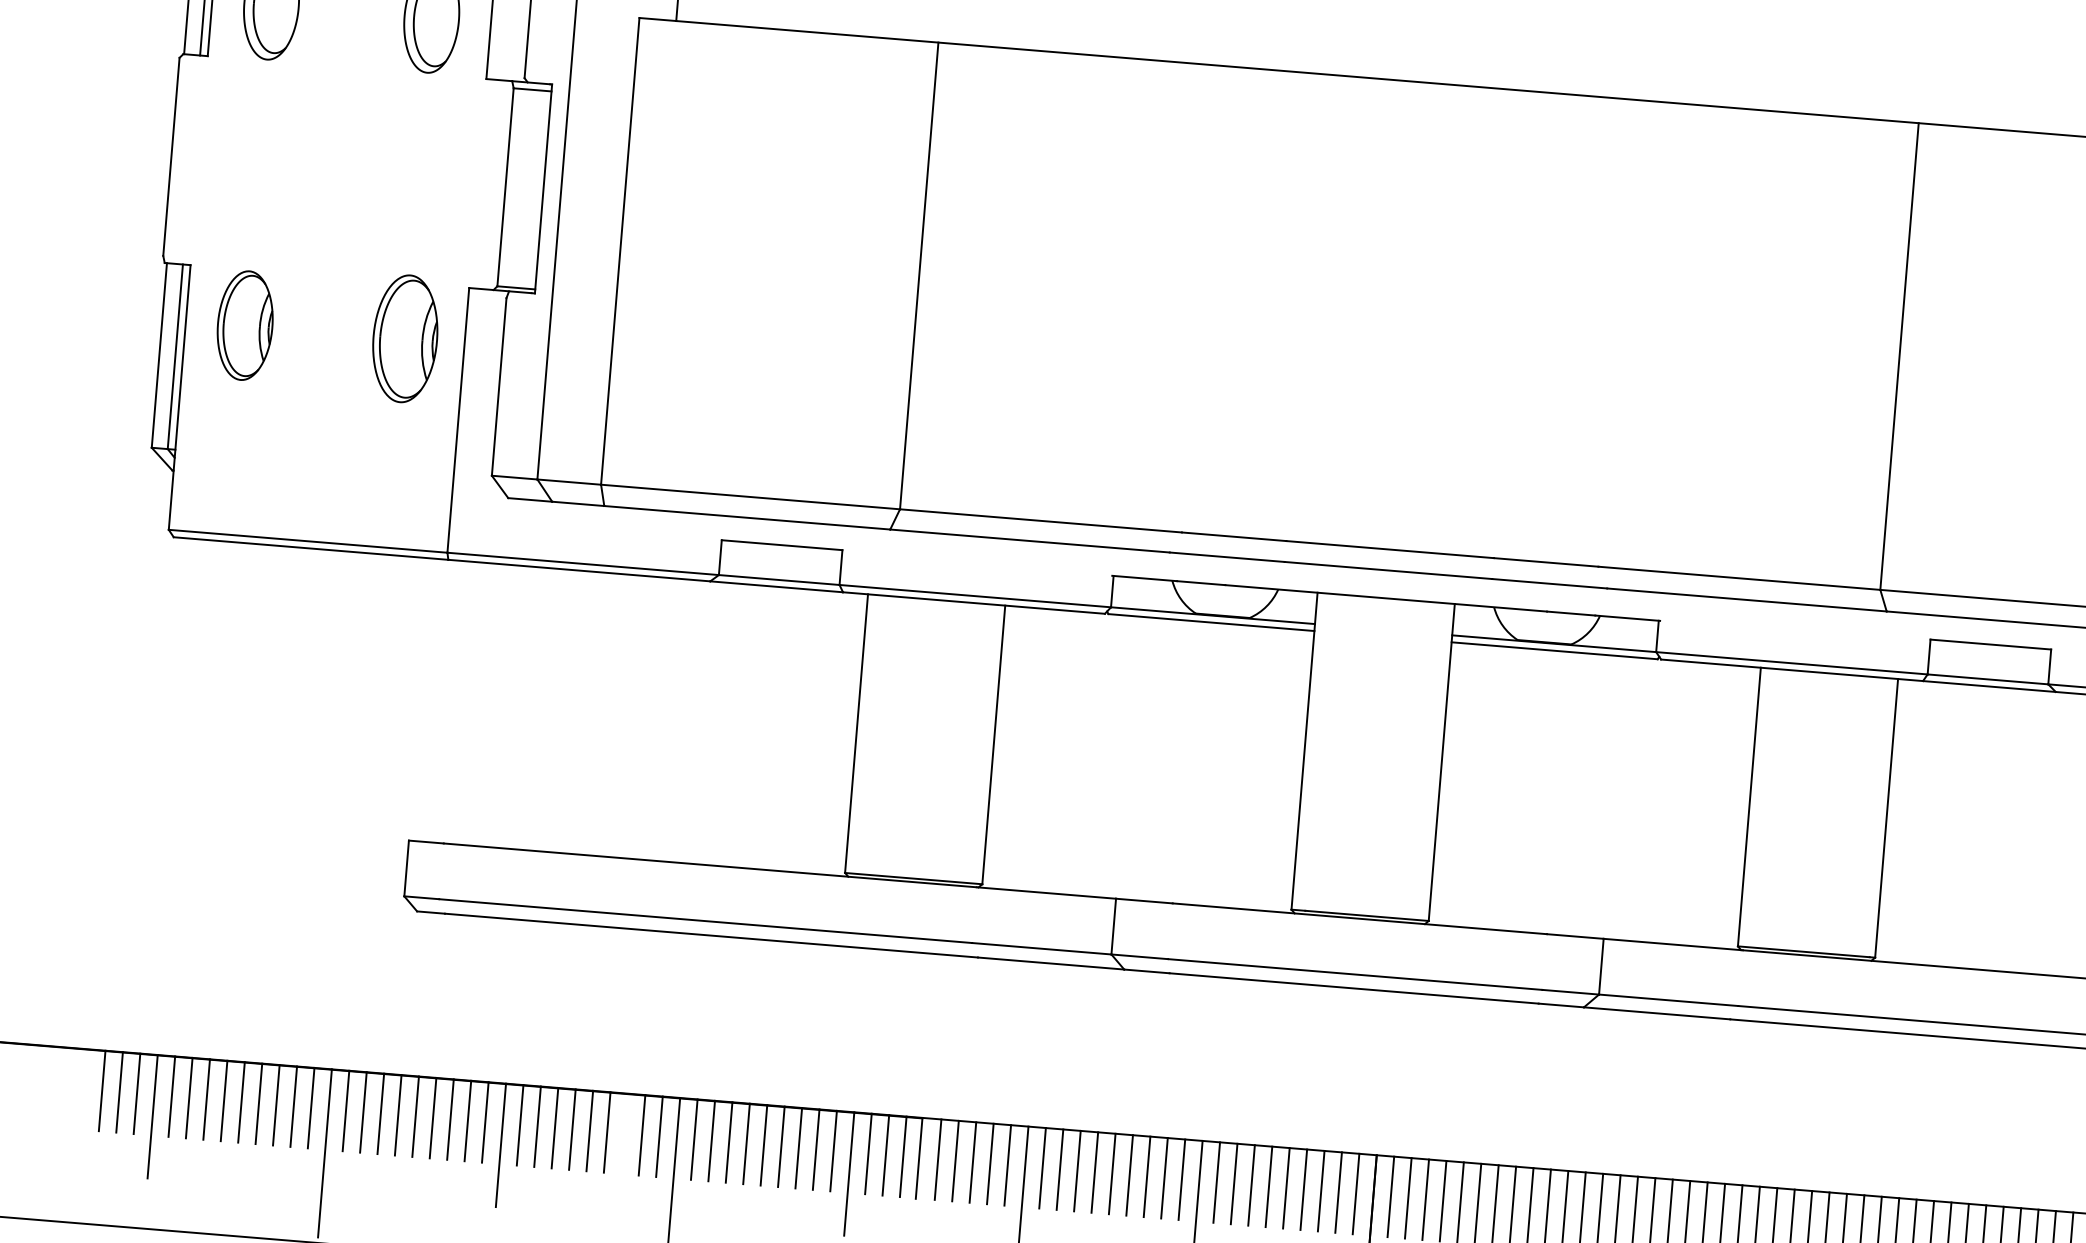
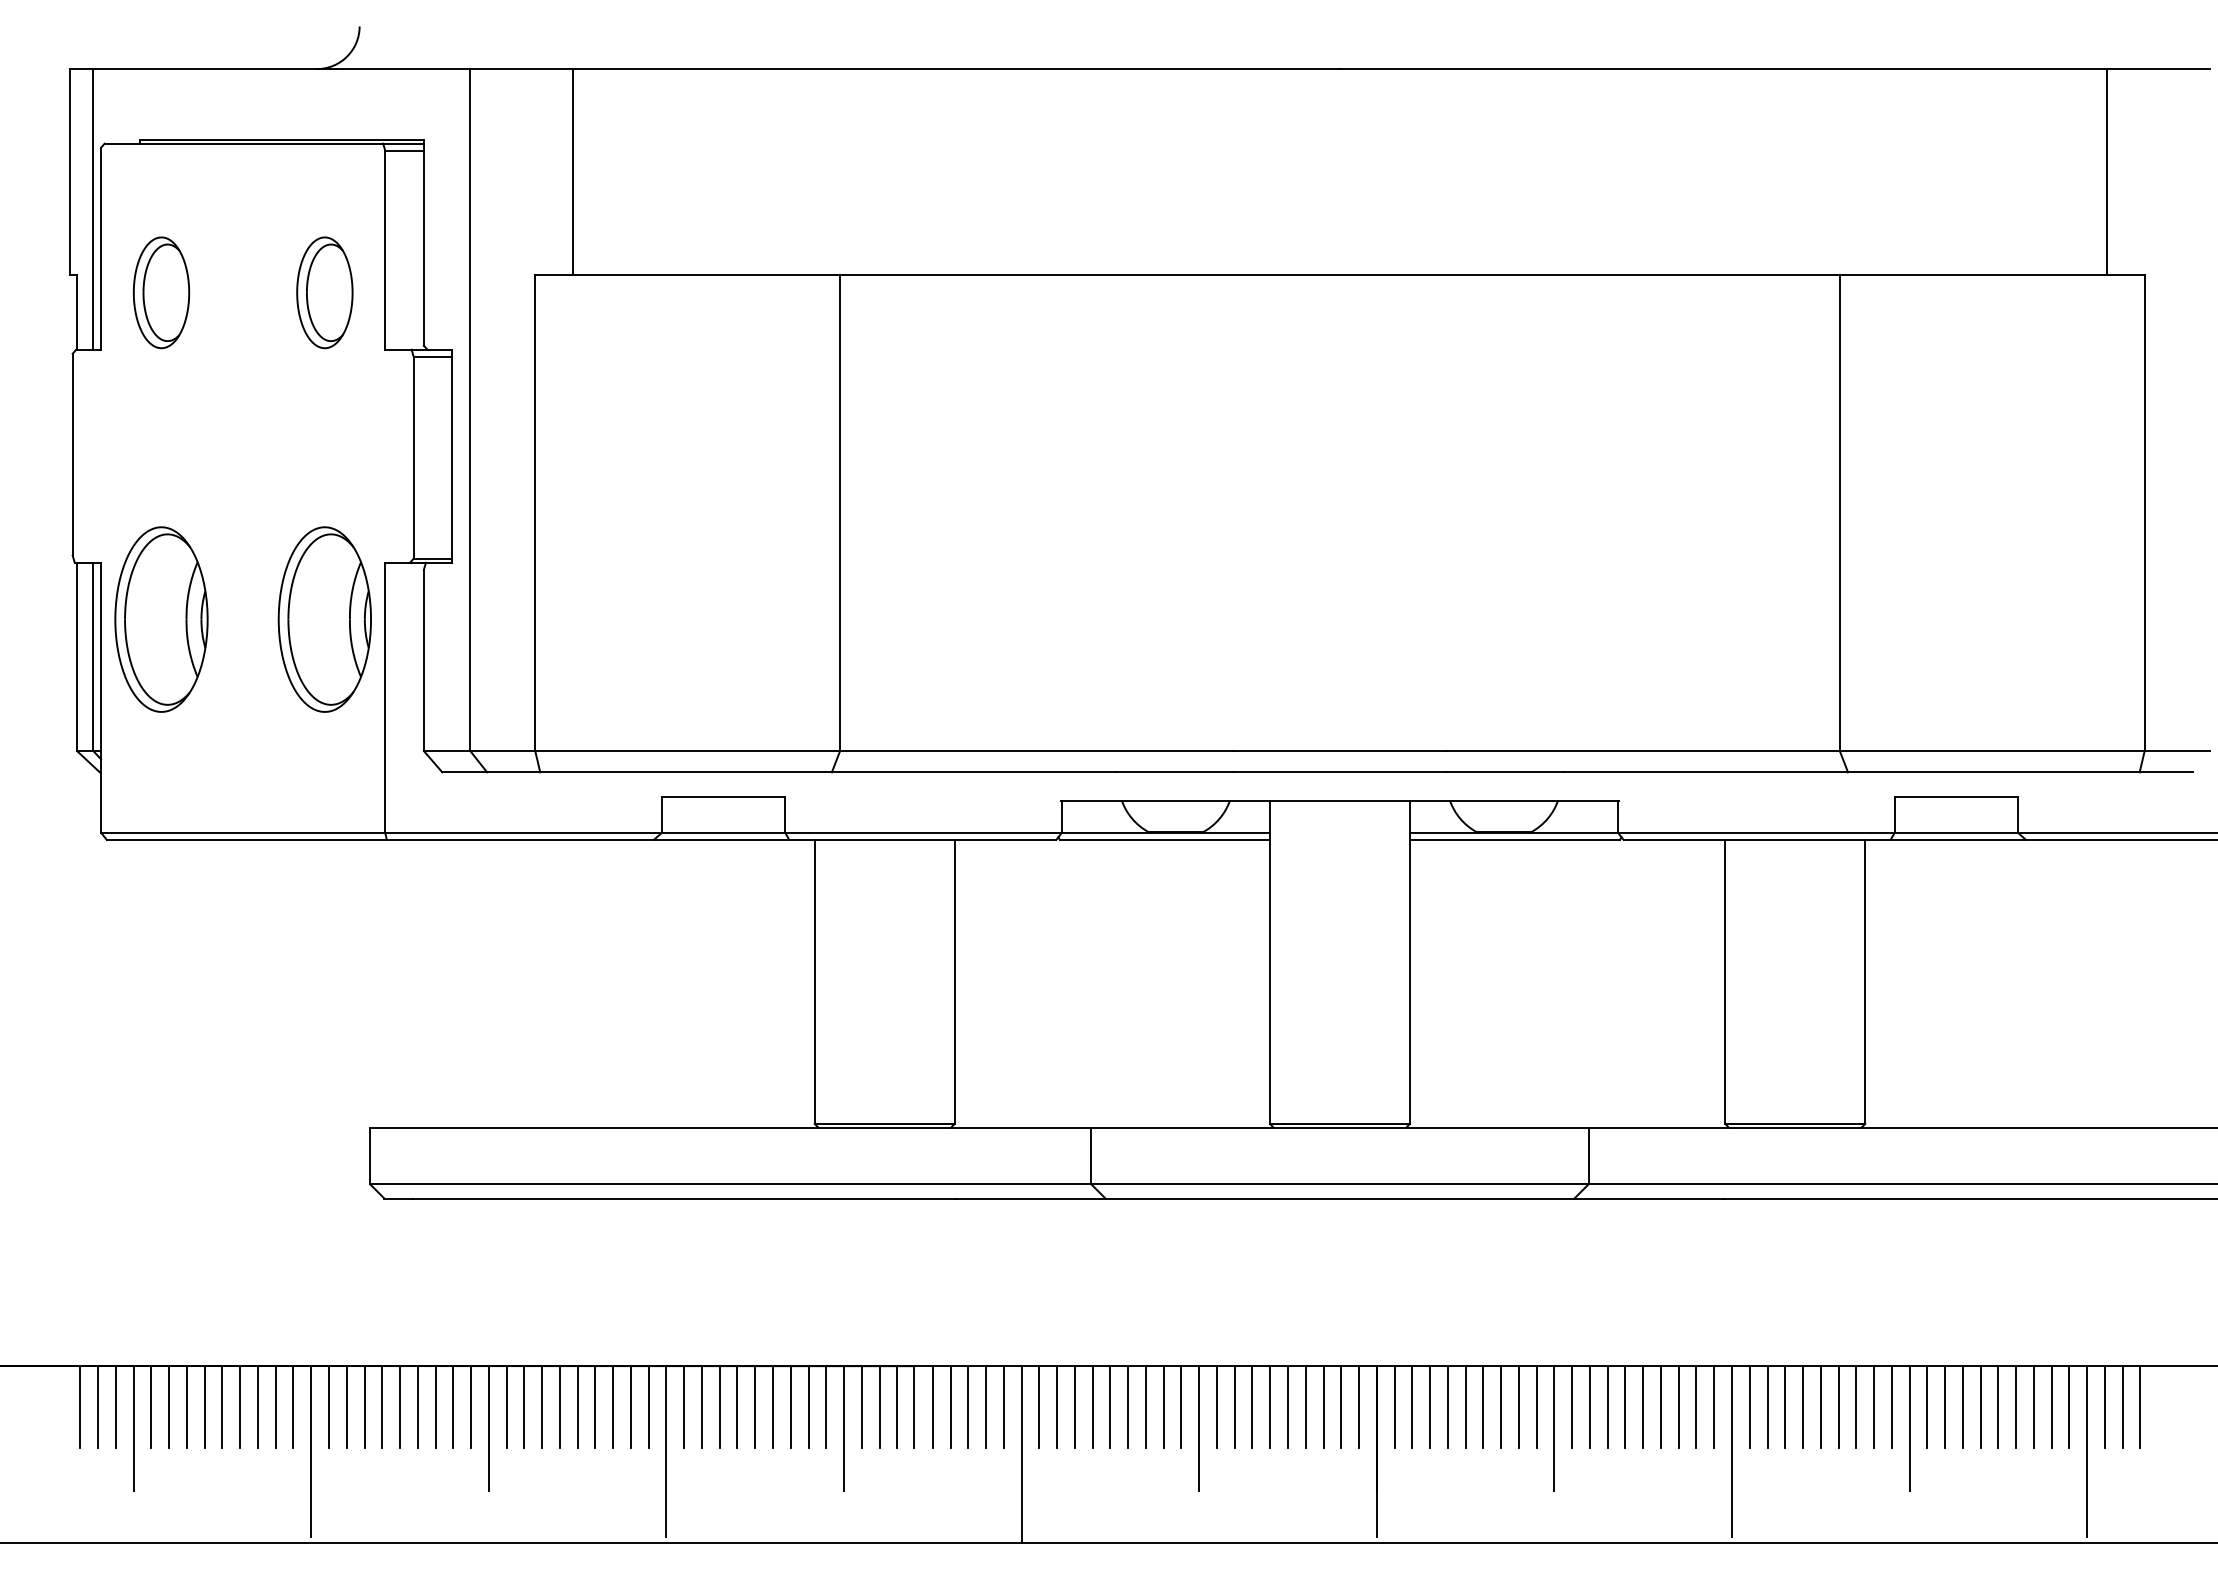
part: (245, 325) -> (161, 619), size x1.67
part: (405, 338) -> (324, 619), size x1.43
line: (624, 1133) -> (613, 1406), added

